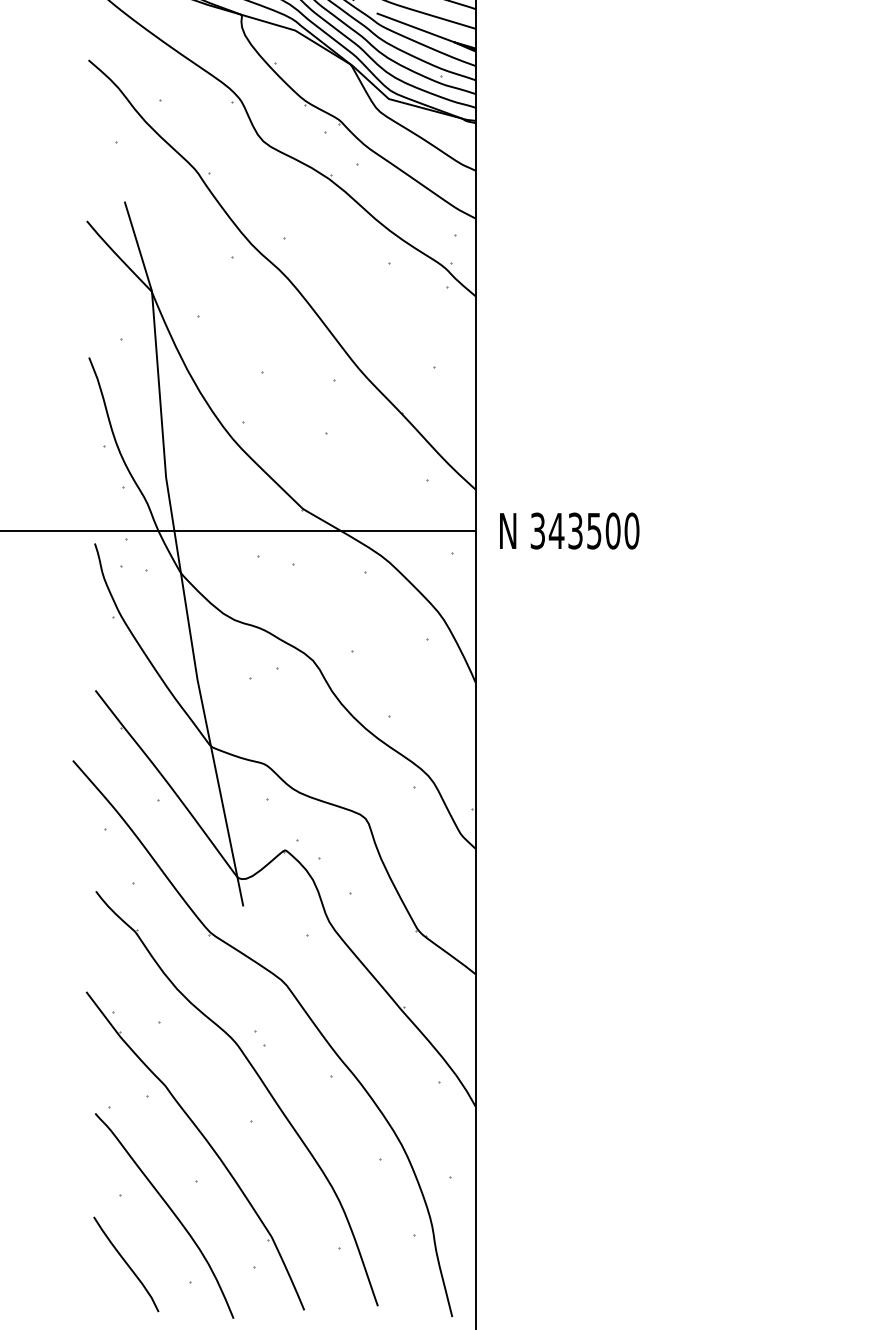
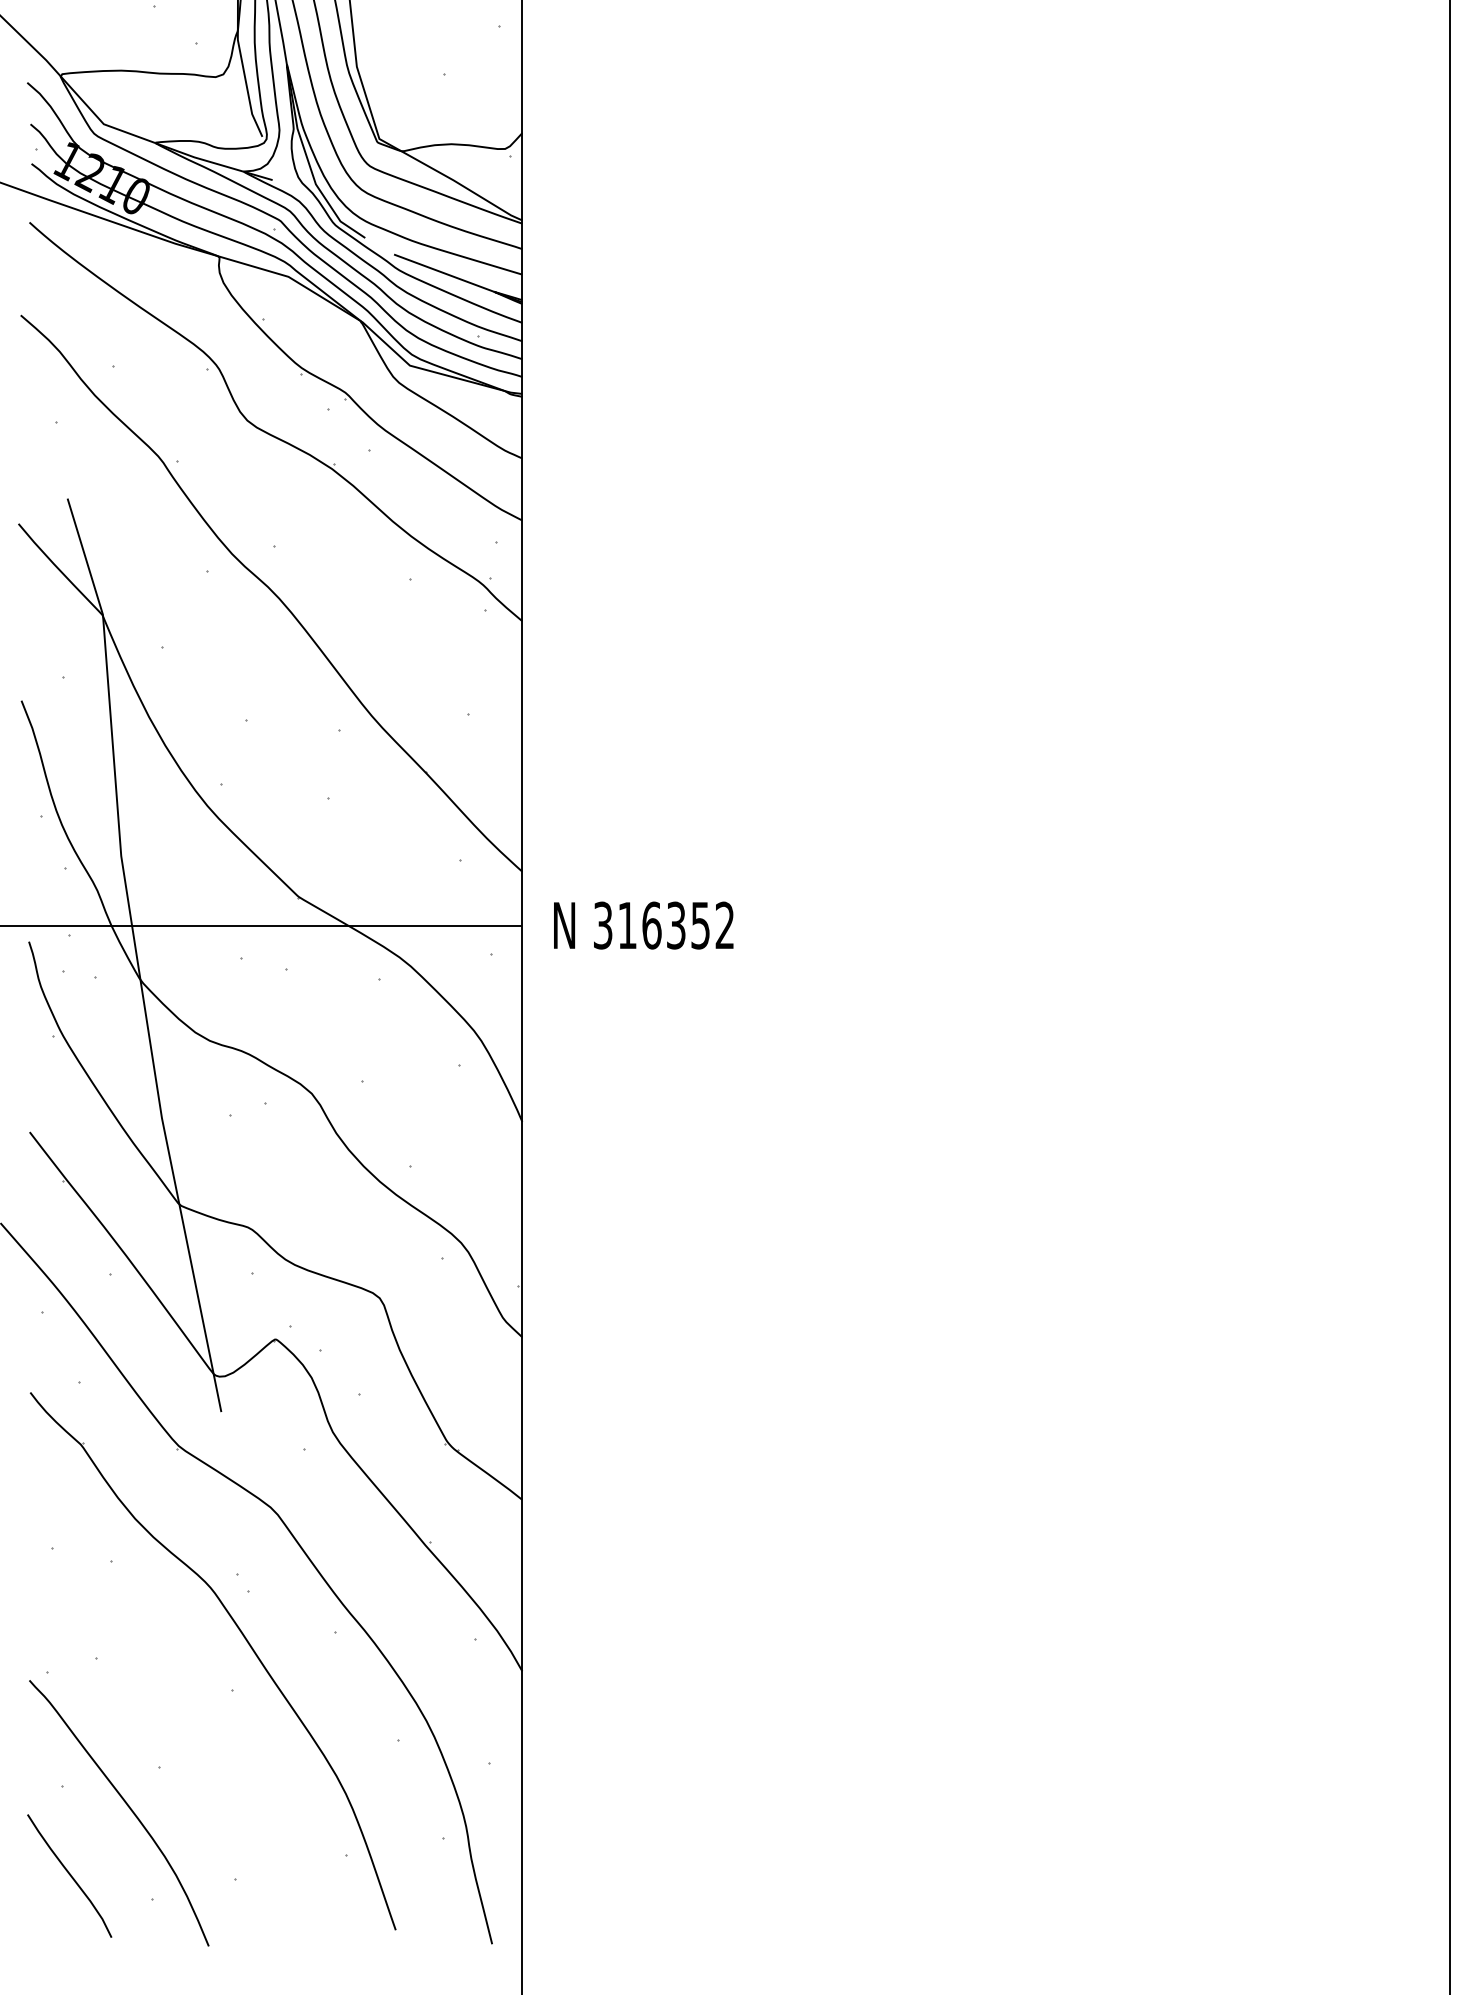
text: (593, 531) -> (675, 925), 343500 -> 316352
part: (205, 1140) -> (172, 1715), removed

